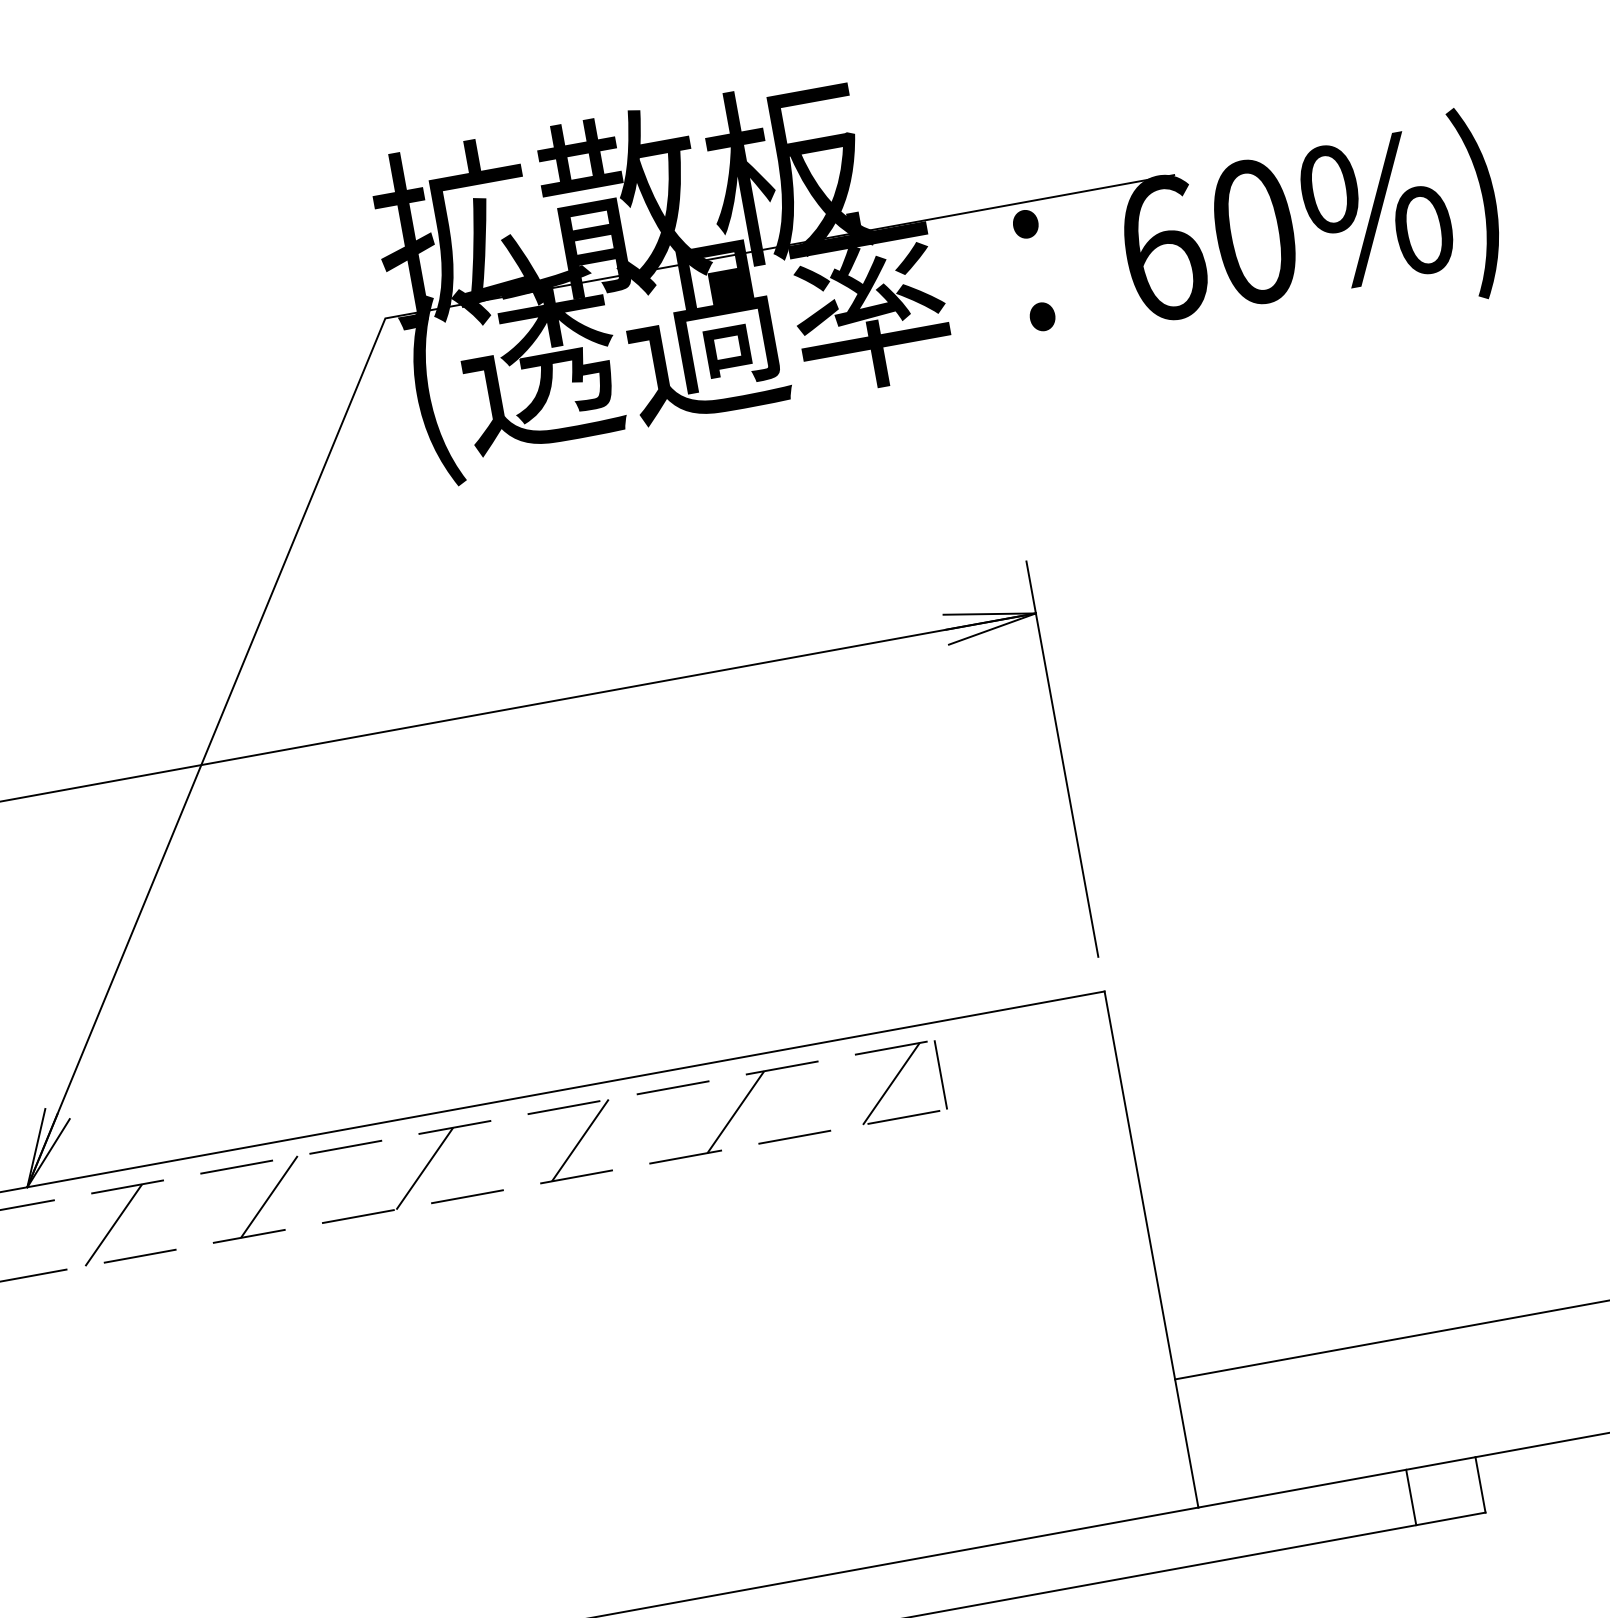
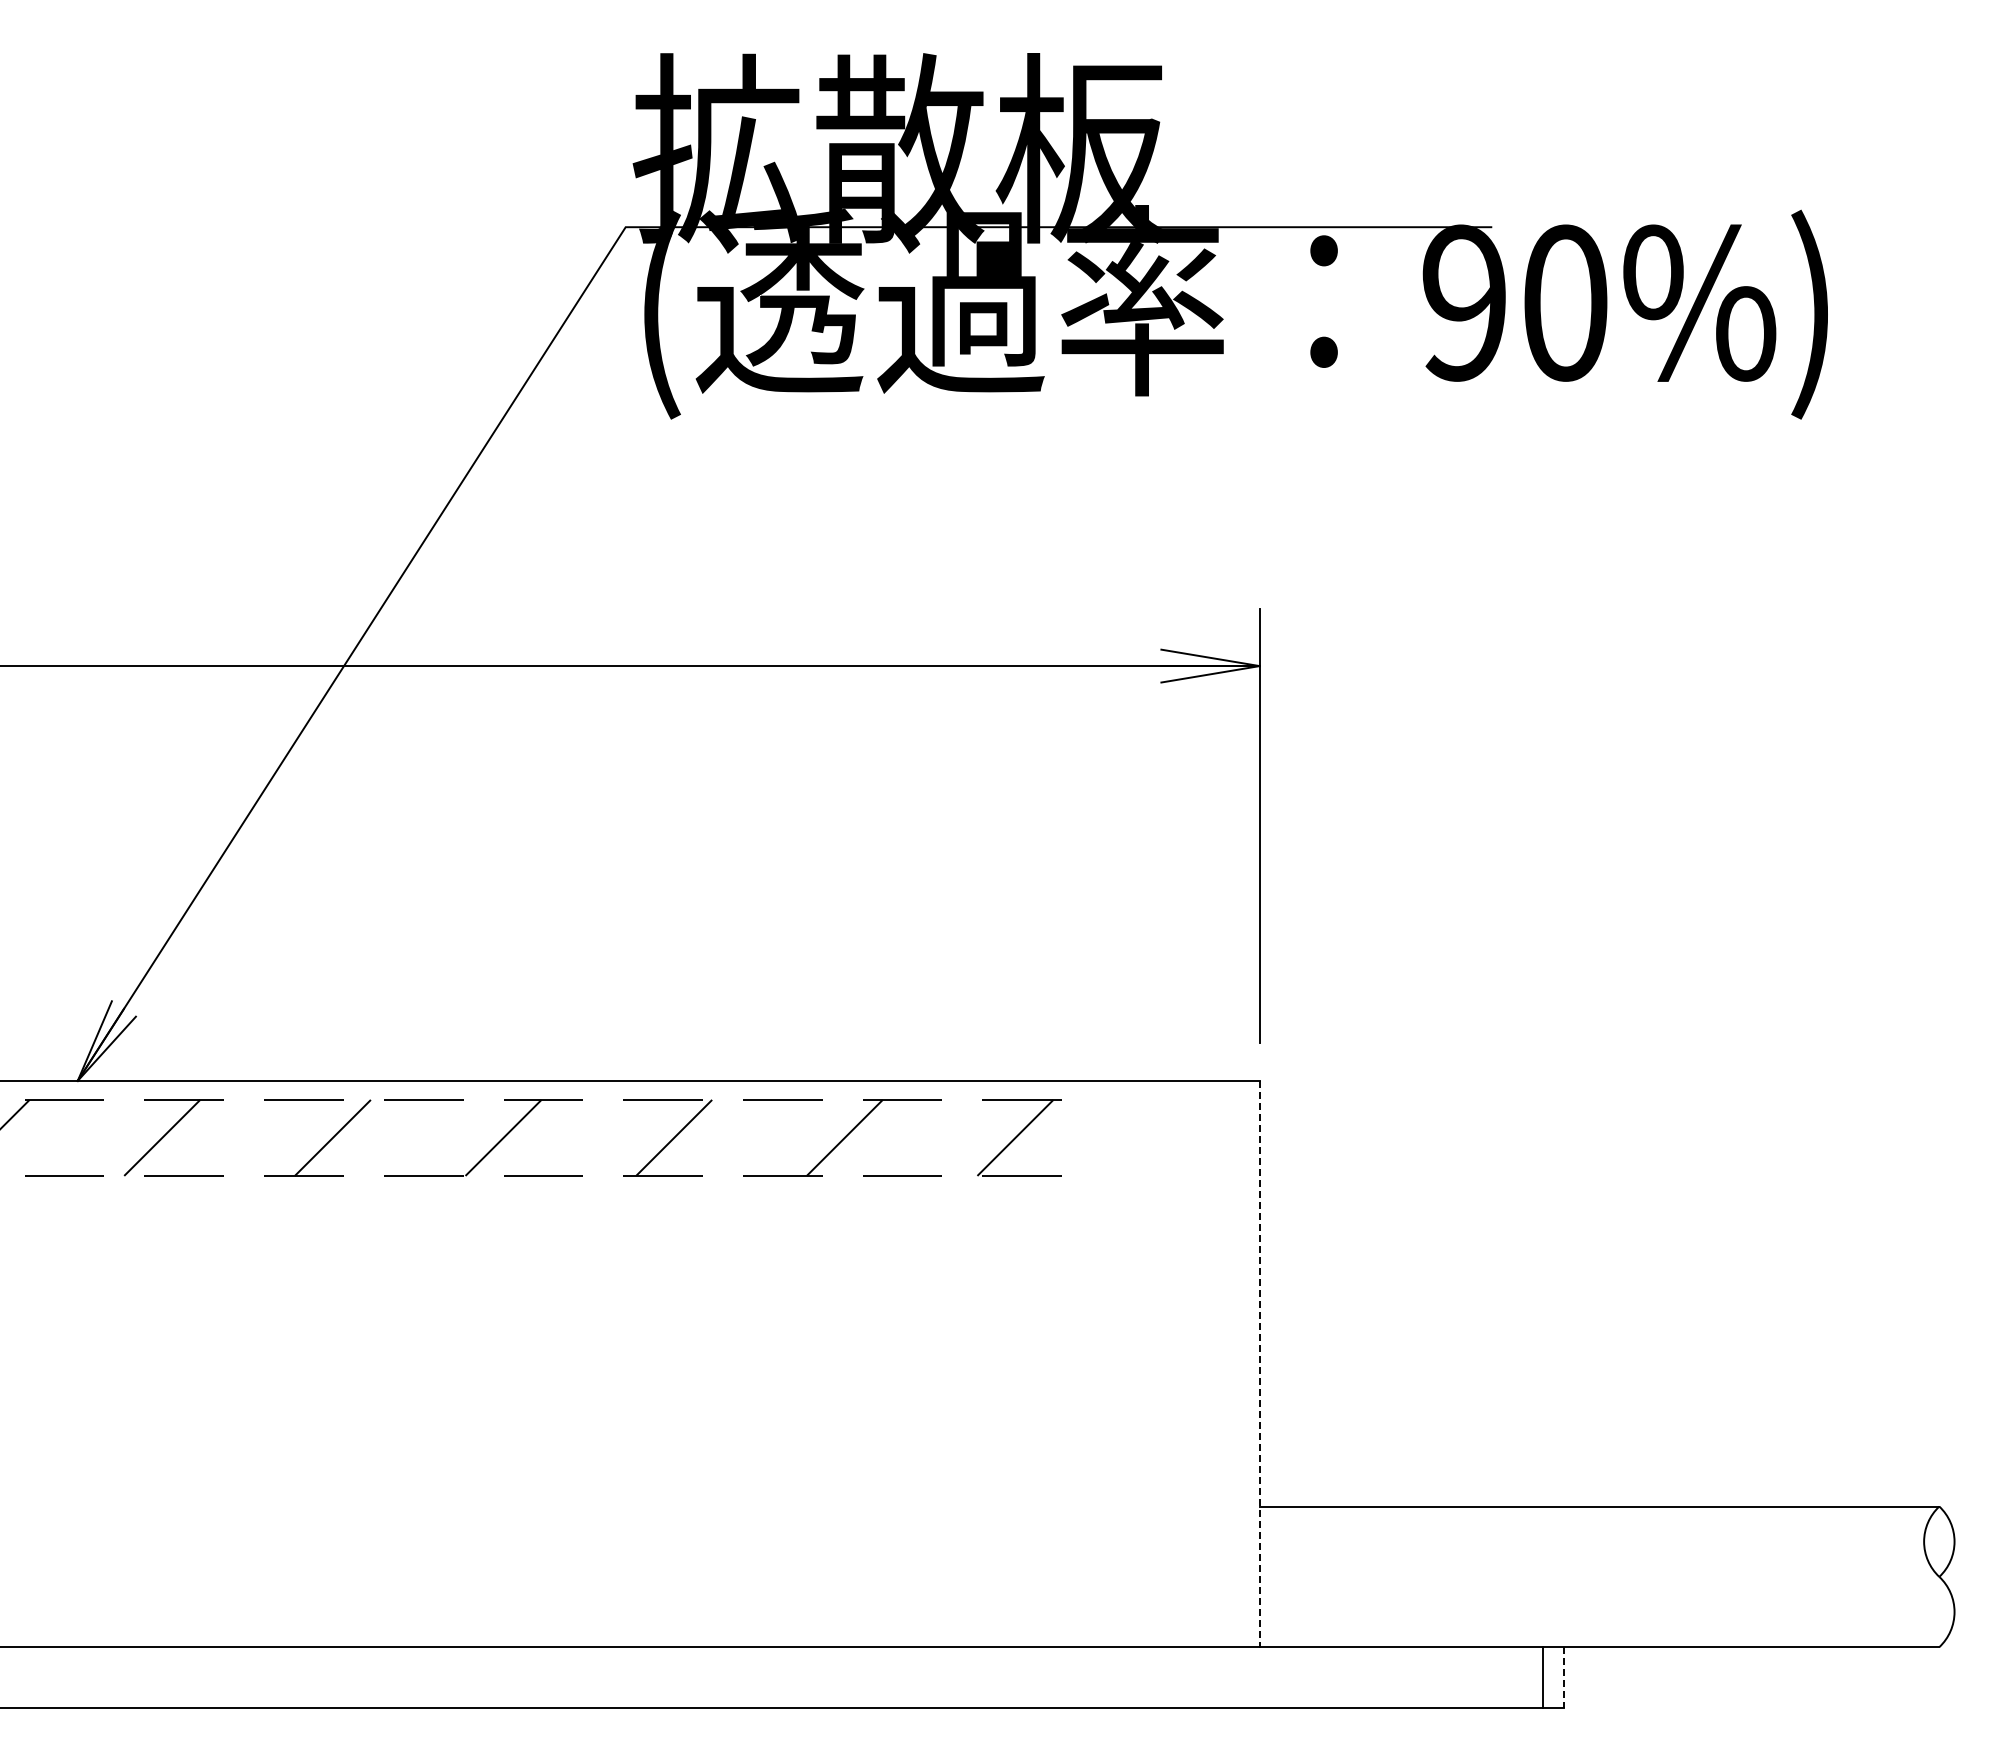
text: (1162, 248) -> (1464, 302), 60%) -> 90%)
line: (940, 1074) -> (1069, 1137), removed
line: (1151, 1249) -> (1259, 1364), solid -> dashed
line: (1480, 1485) -> (1563, 1678), solid -> dashed
line: (1410, 1497) -> (1542, 1677), moved

